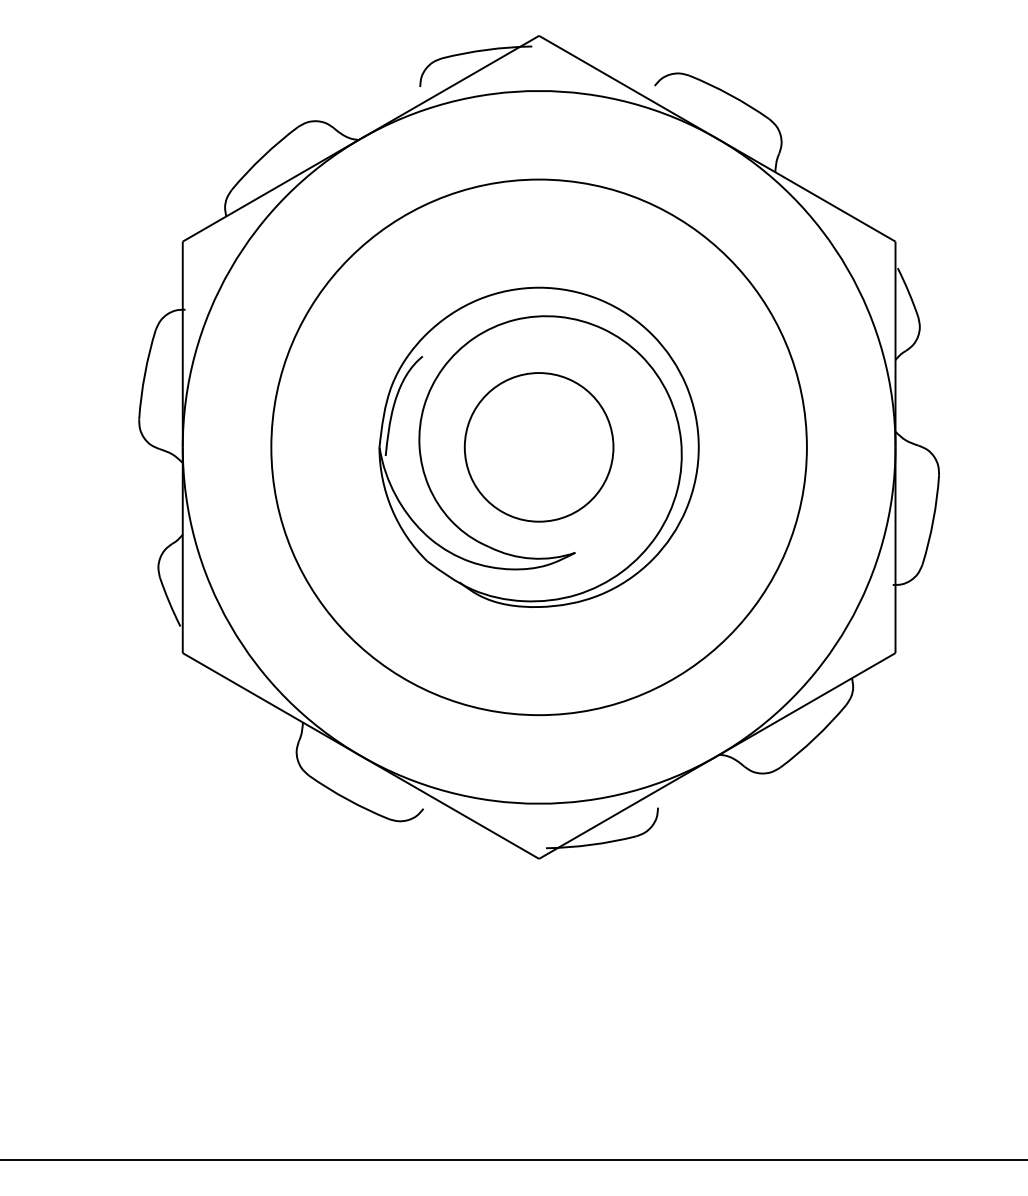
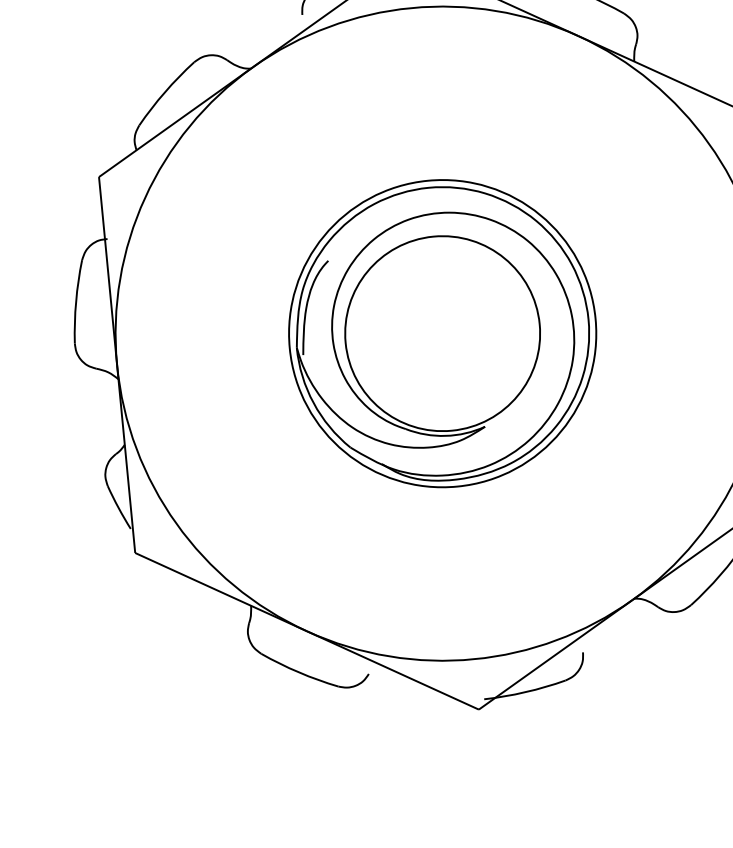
circle: (538, 447) -> (442, 333), size x0.62
circle: (538, 447) -> (442, 333), size x1.43

